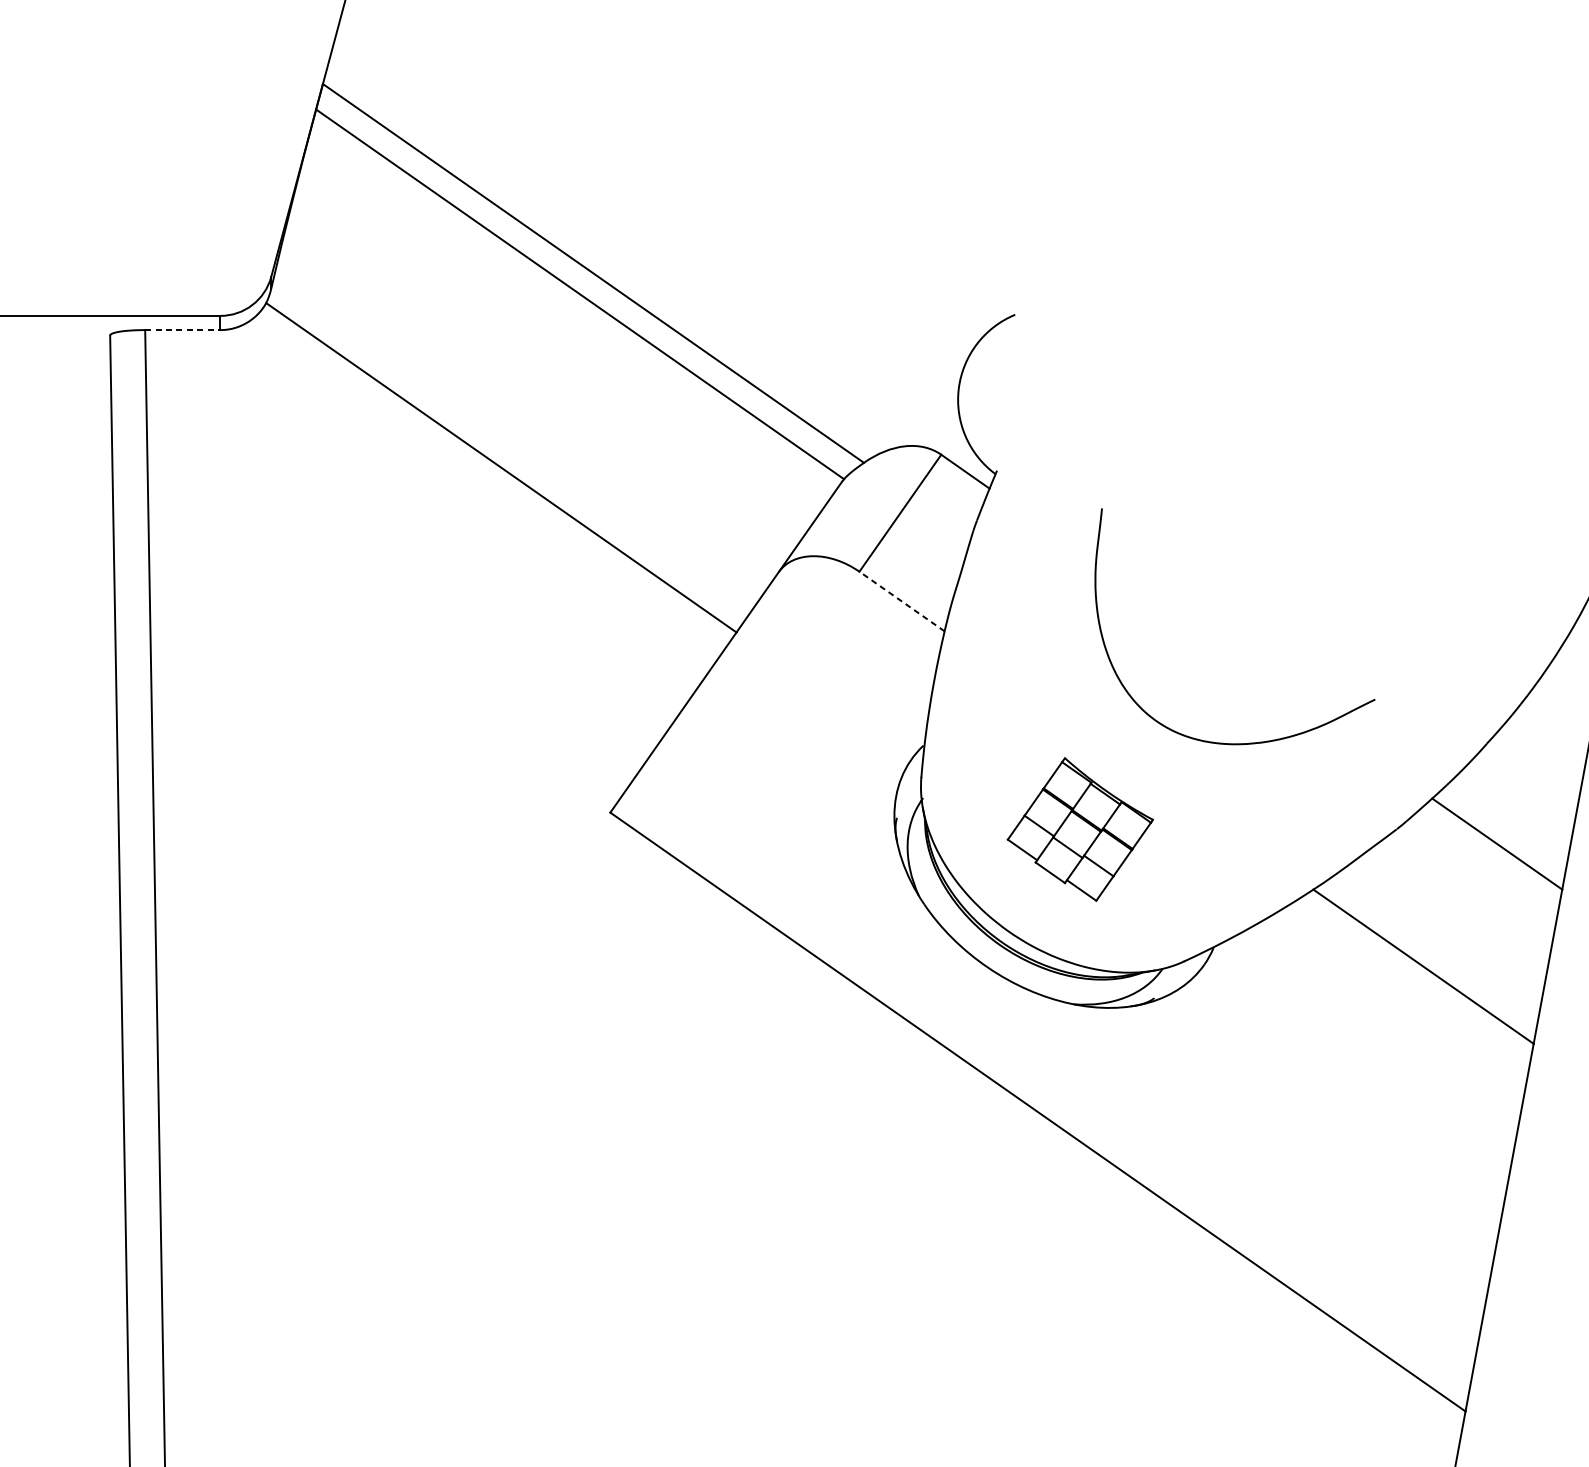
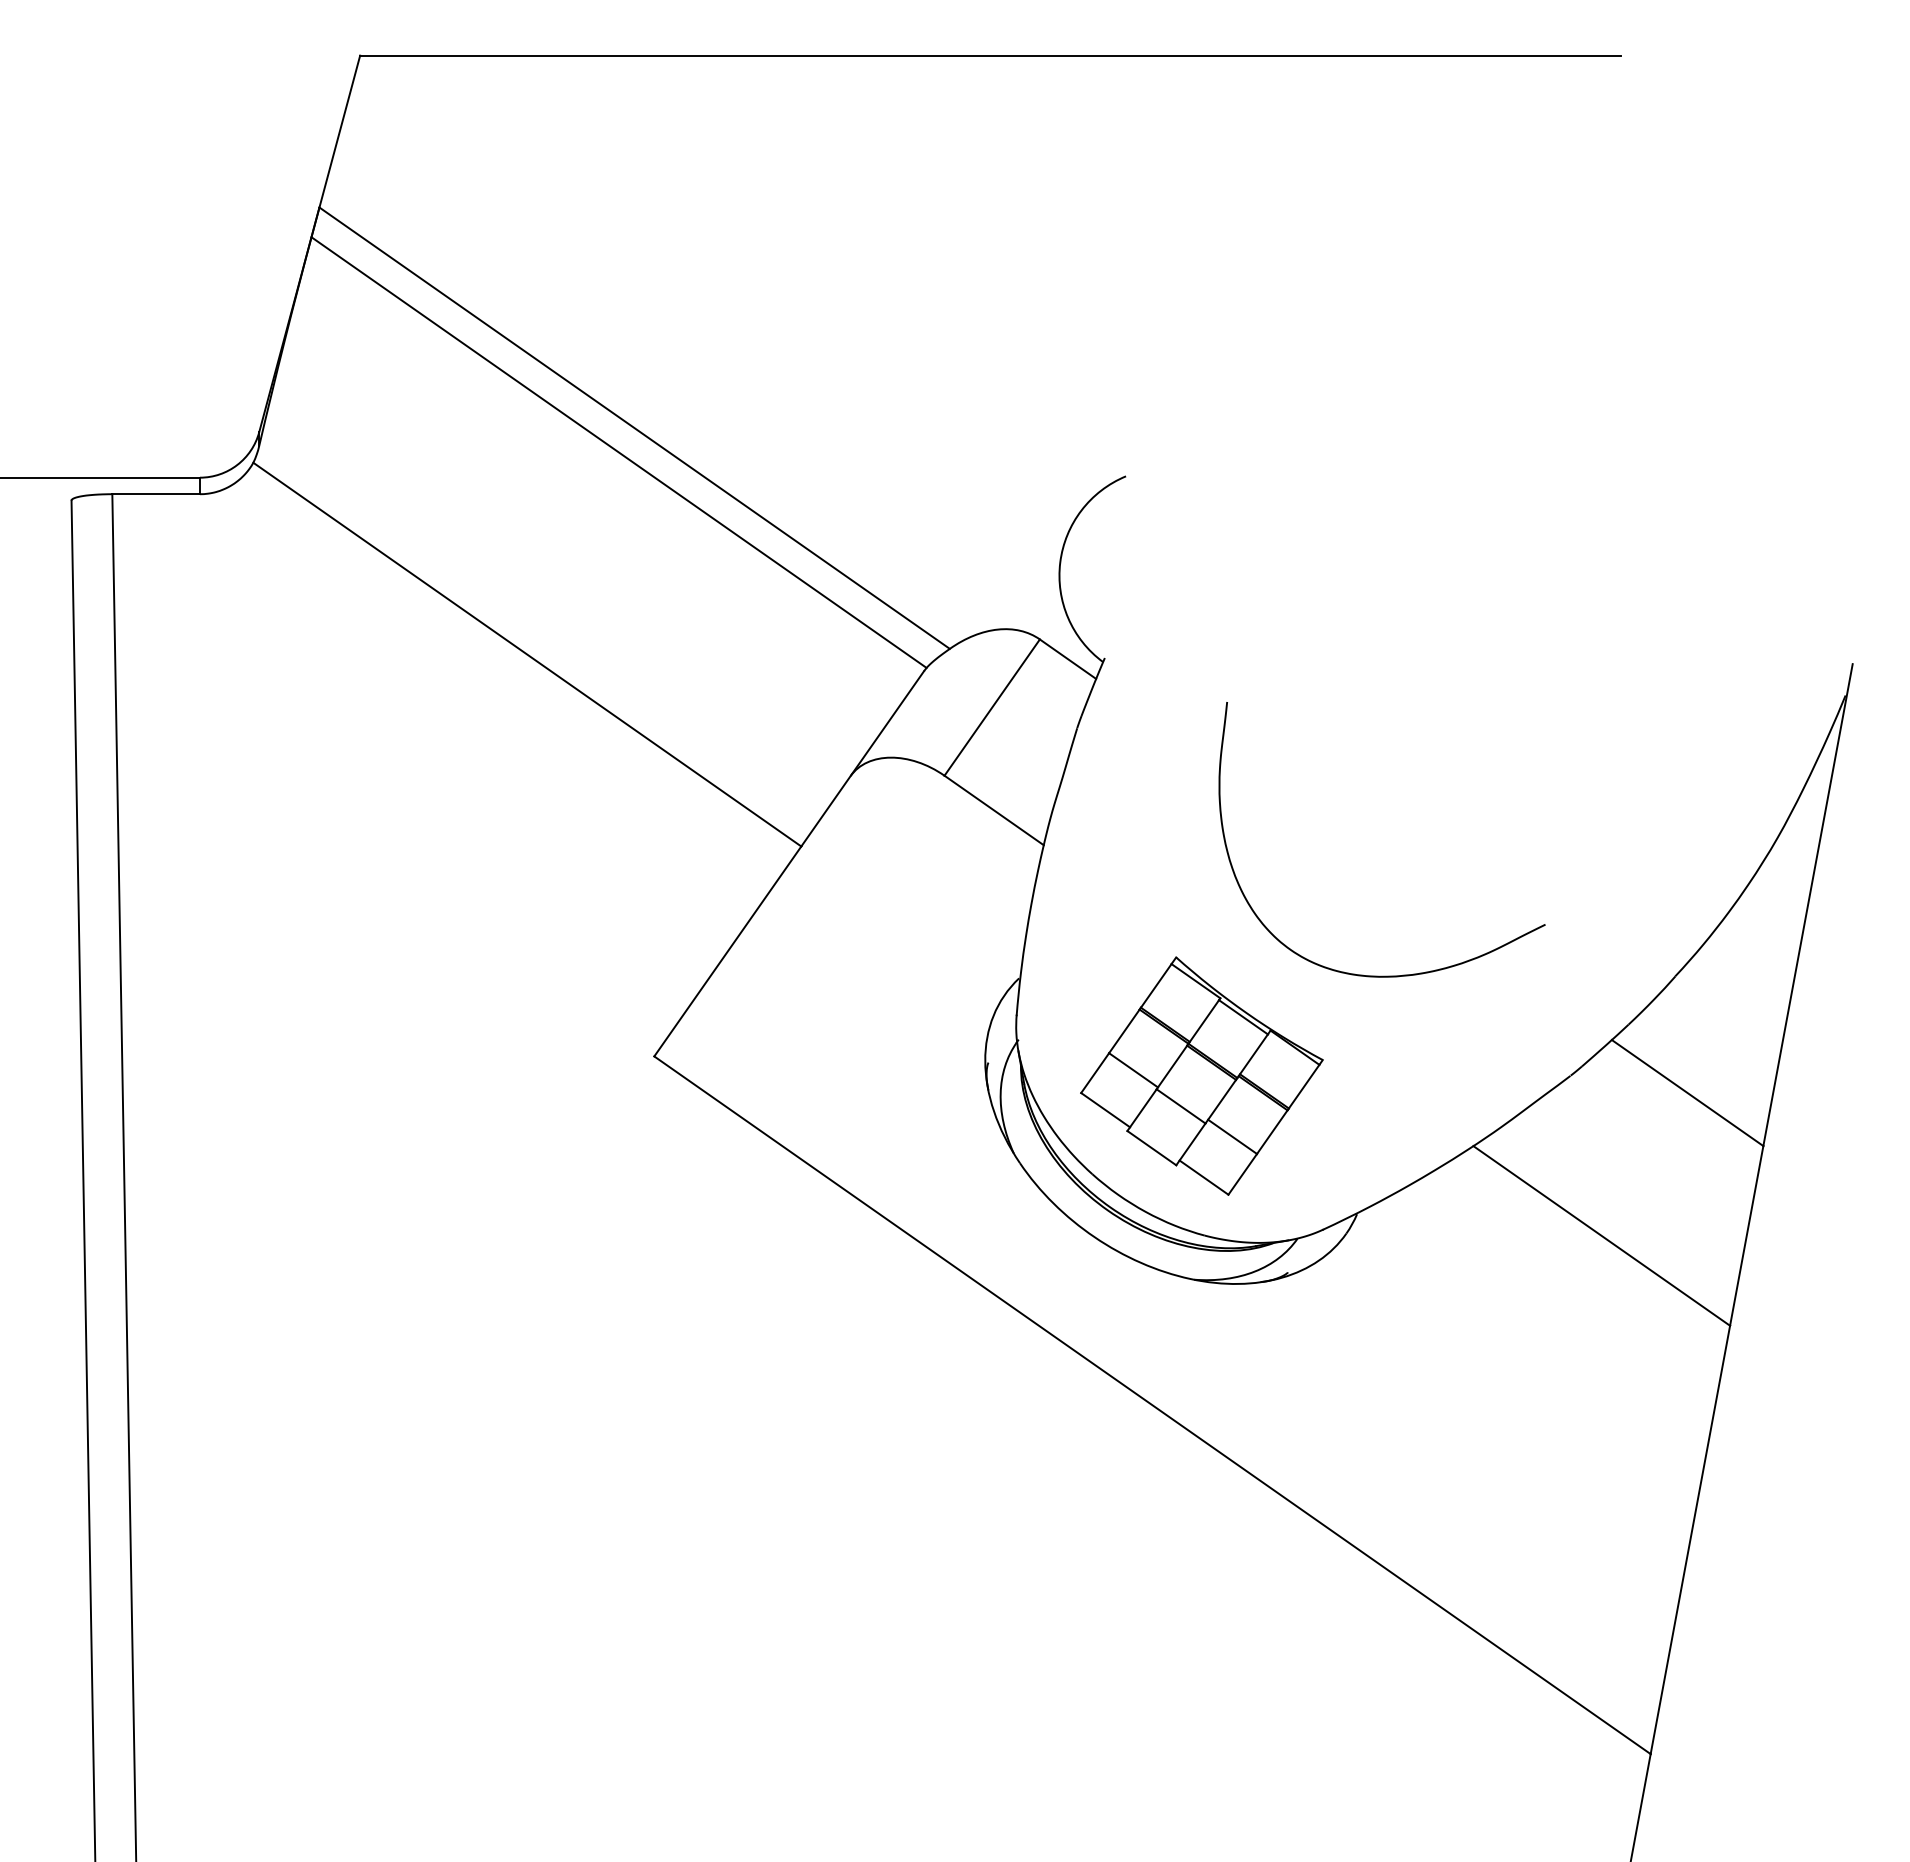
line: (183, 330) -> (156, 494), dashed -> solid
line: (902, 601) -> (994, 810), dashed -> solid
part: (1080, 829) -> (1201, 1075), size x1.43

